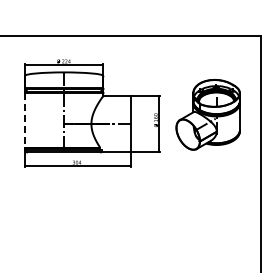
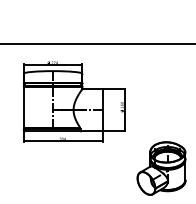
part: (207, 114) -> (160, 168), moved
line: (25, 120) -> (23, 107), dashed -> solid

